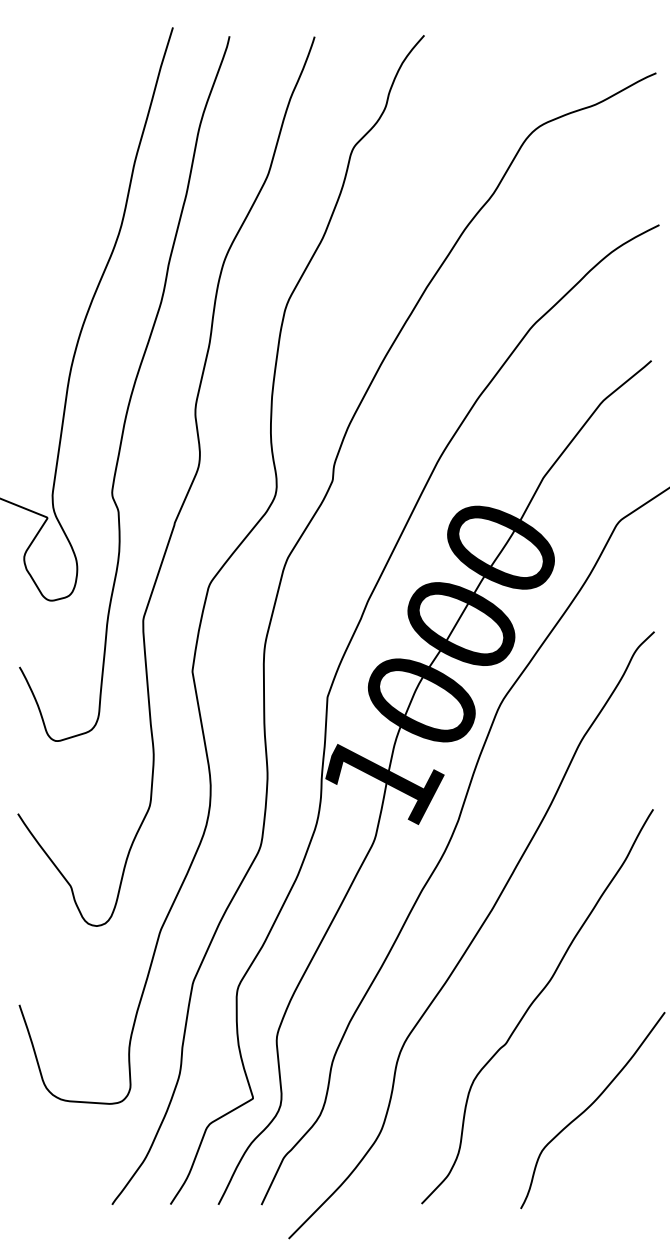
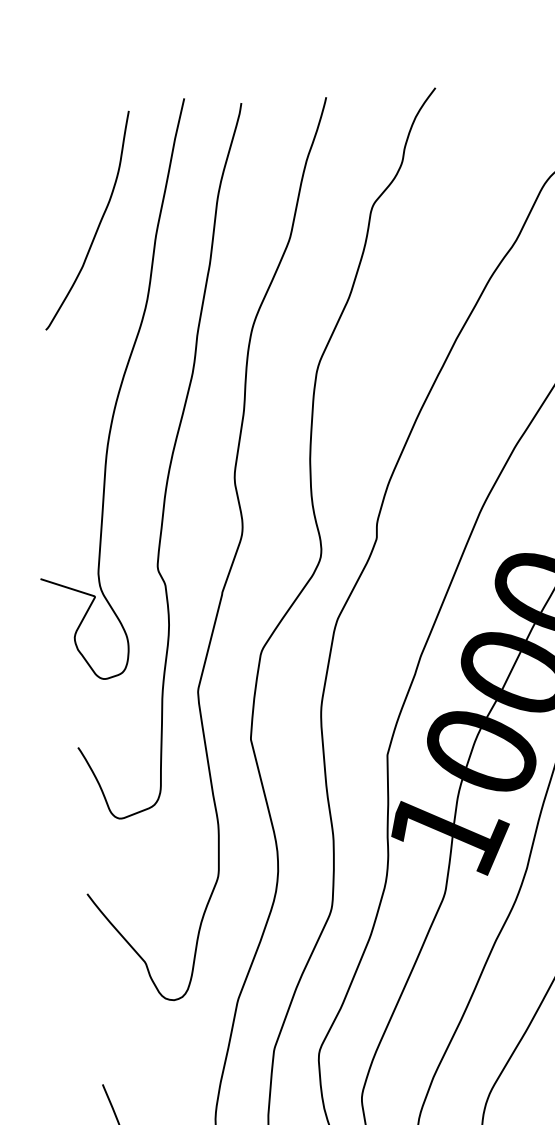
curve: (78, 146) -> (98, 224), added

